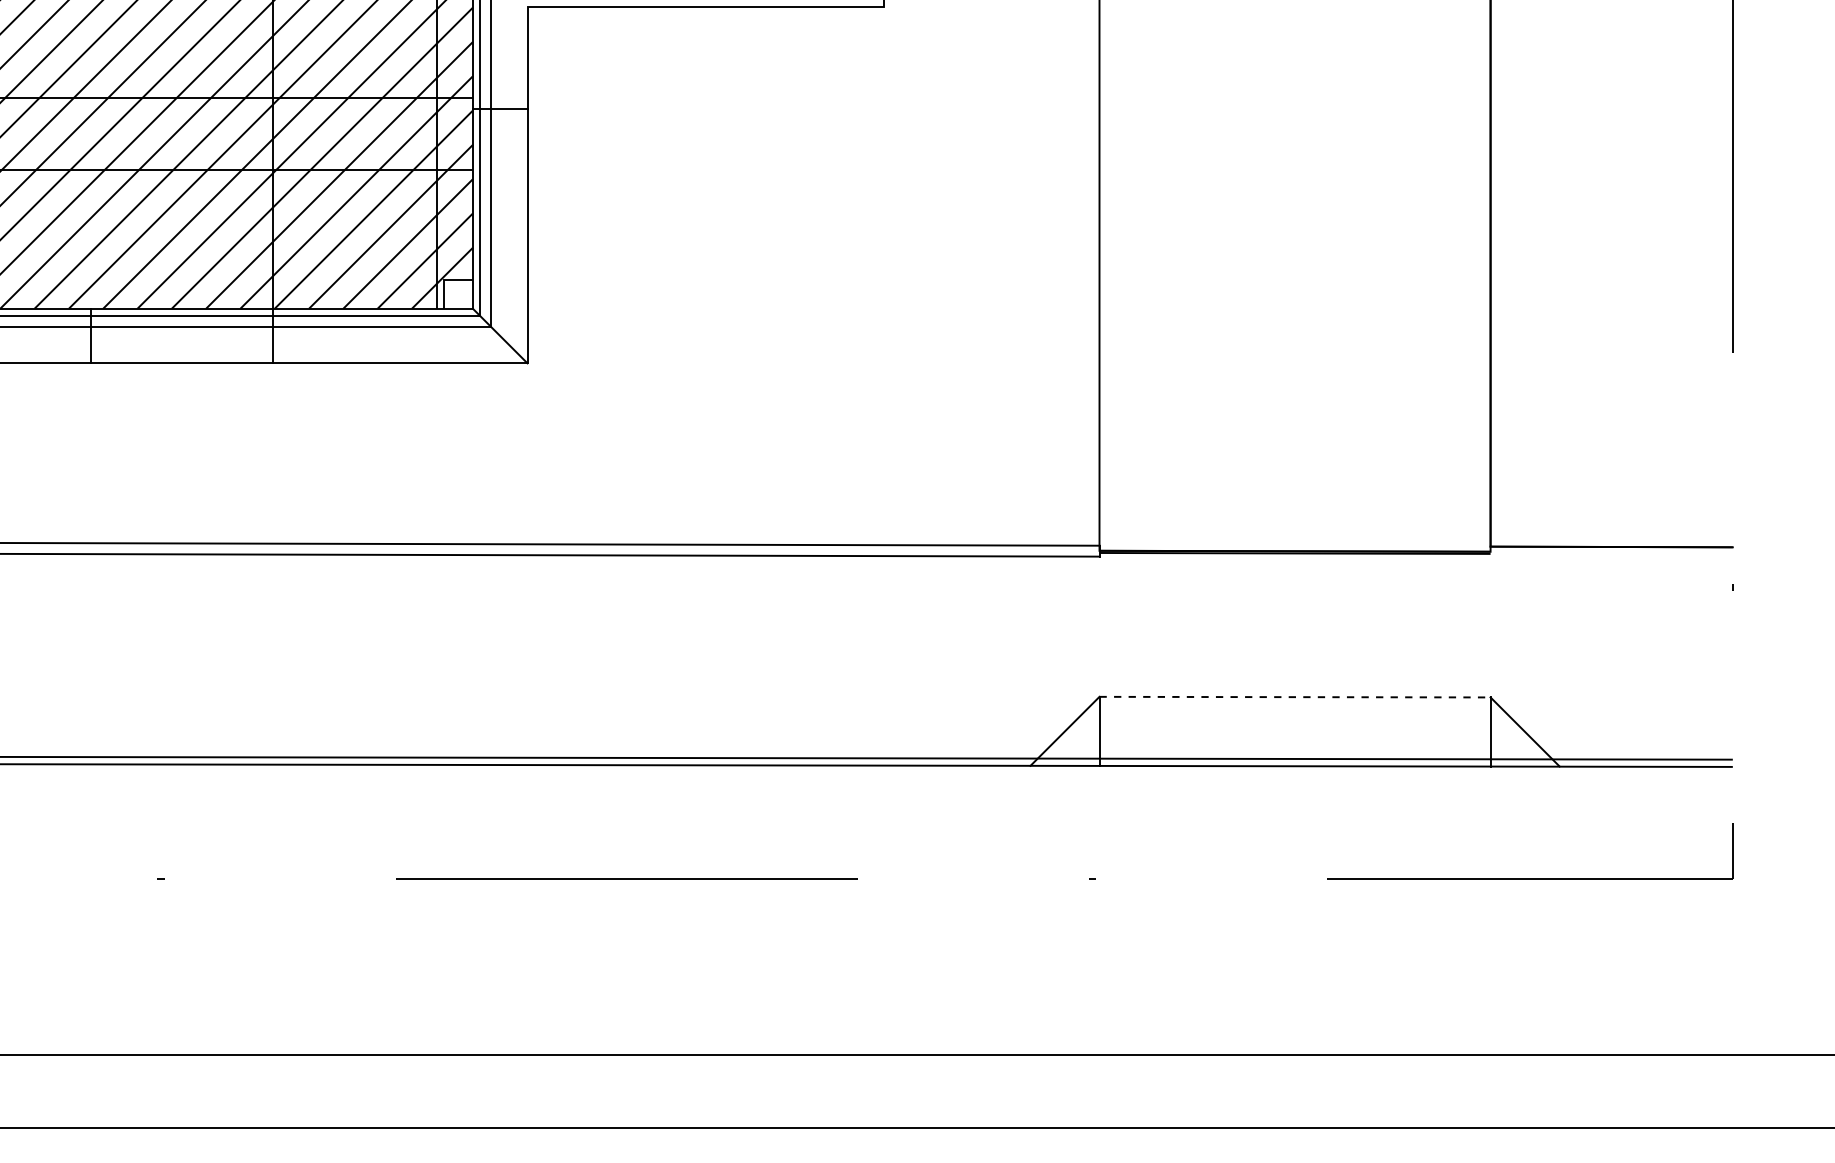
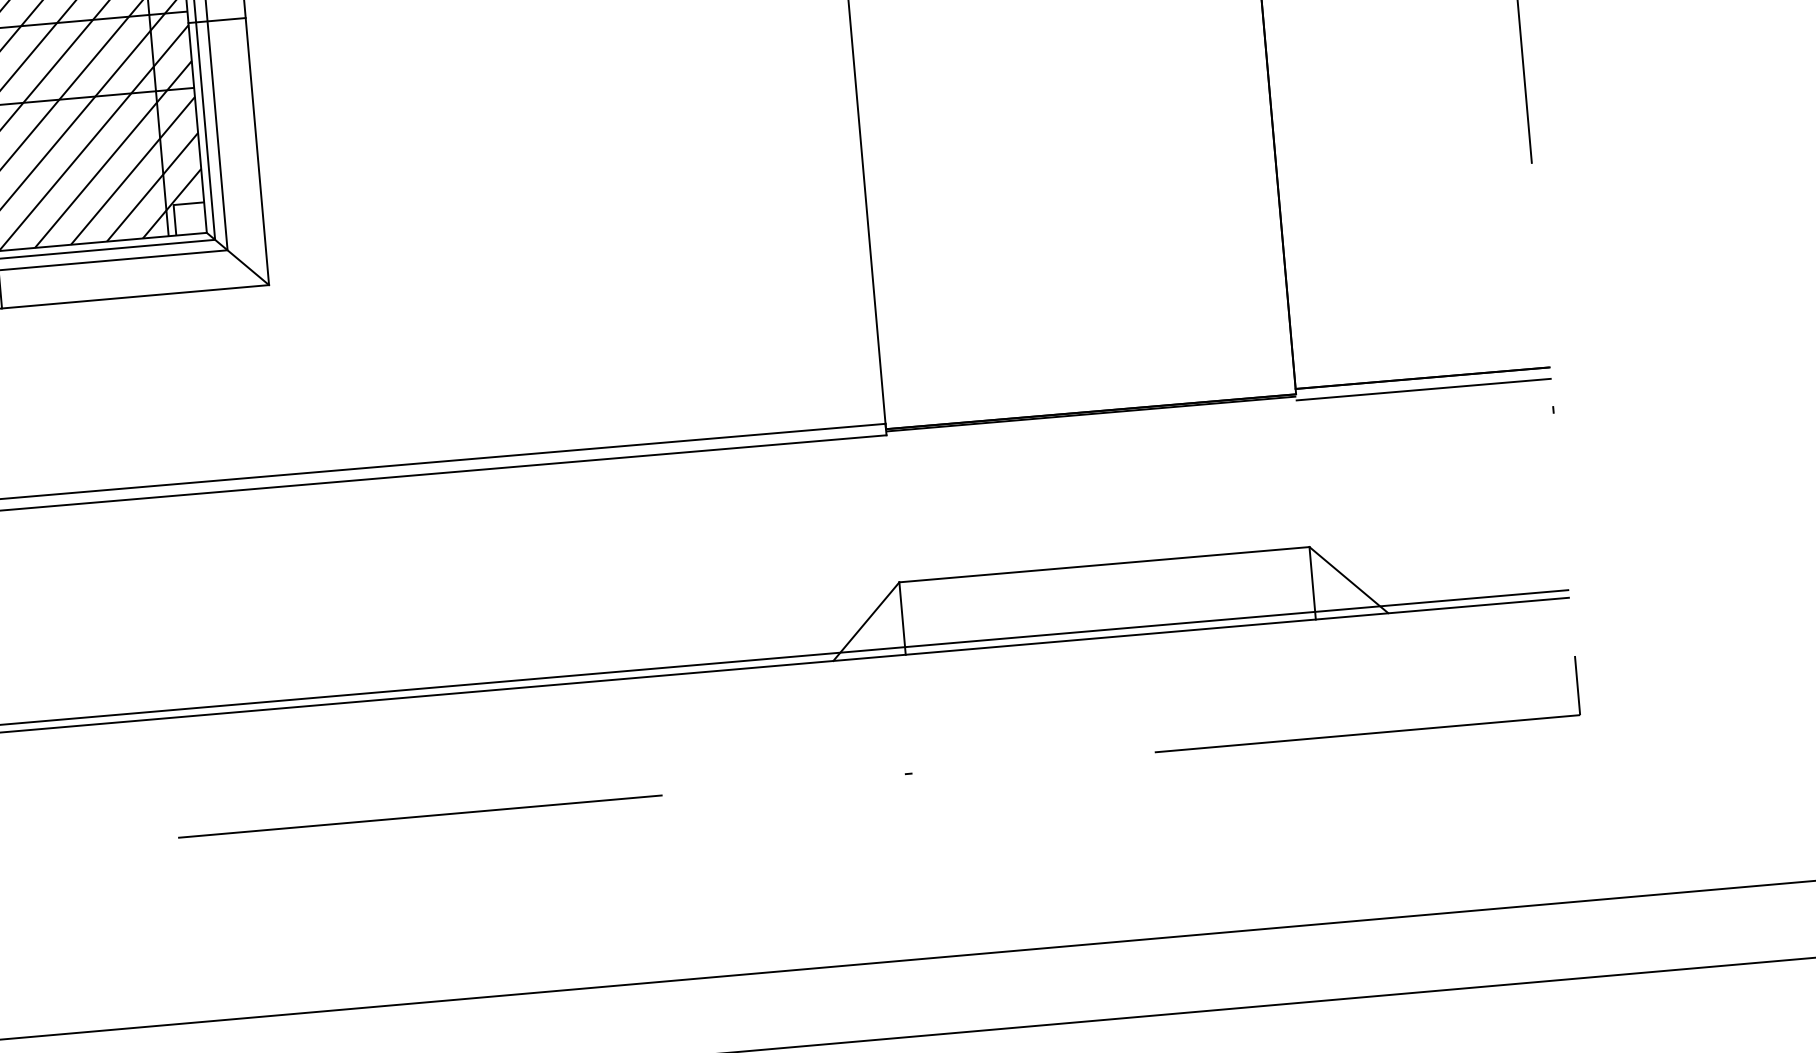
line: (1611, 557) -> (1423, 389), added
line: (1295, 697) -> (1104, 565), dashed -> solid

